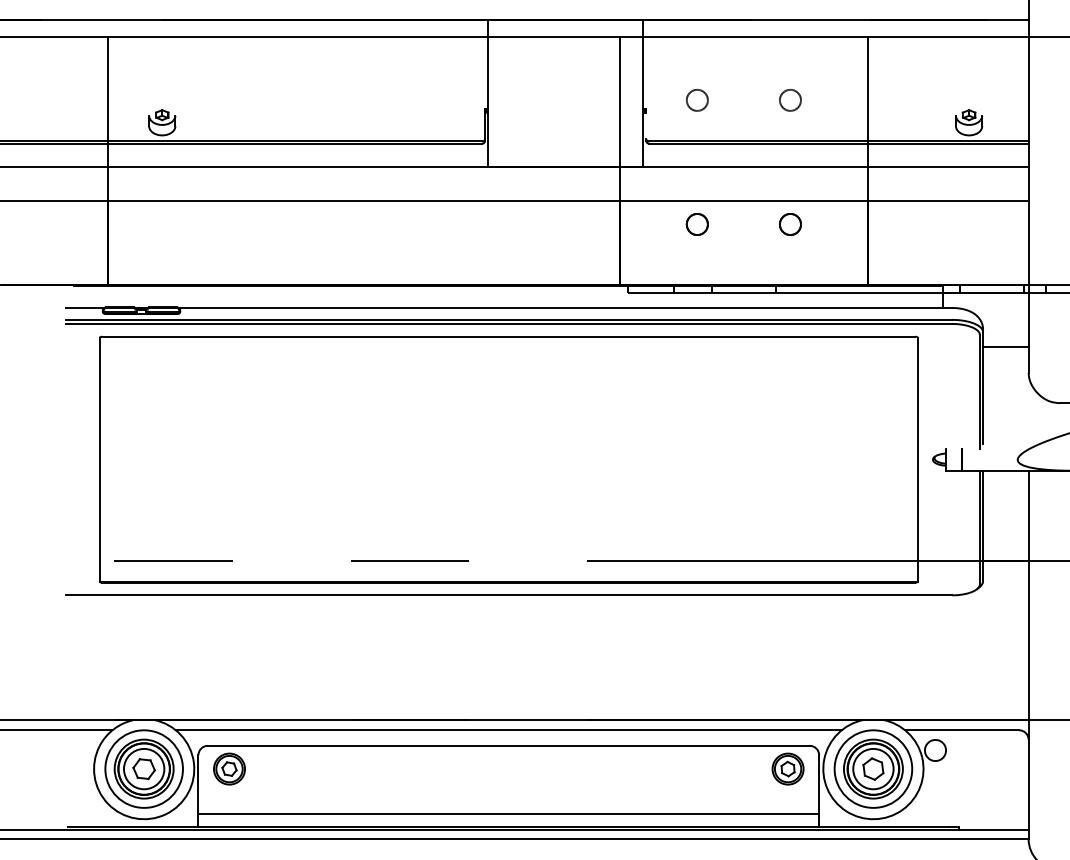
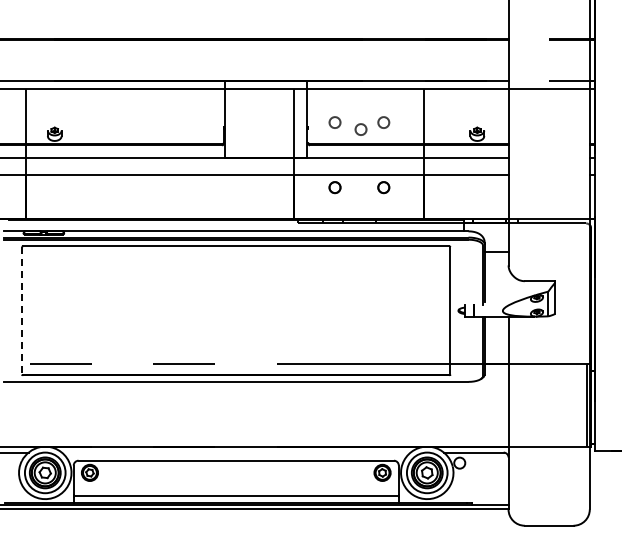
circle: (745, 113) -> (360, 129), added
line: (100, 459) -> (22, 310), solid -> dashed
line: (507, 730) -> (235, 452), removed

